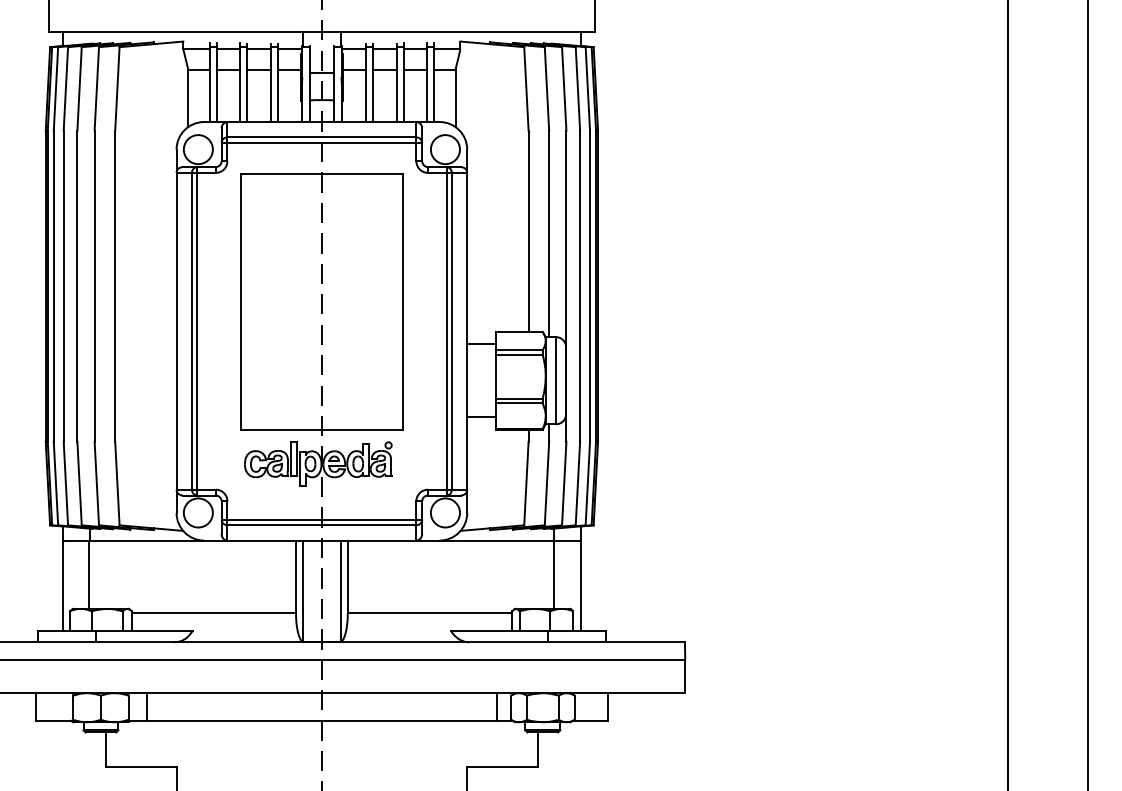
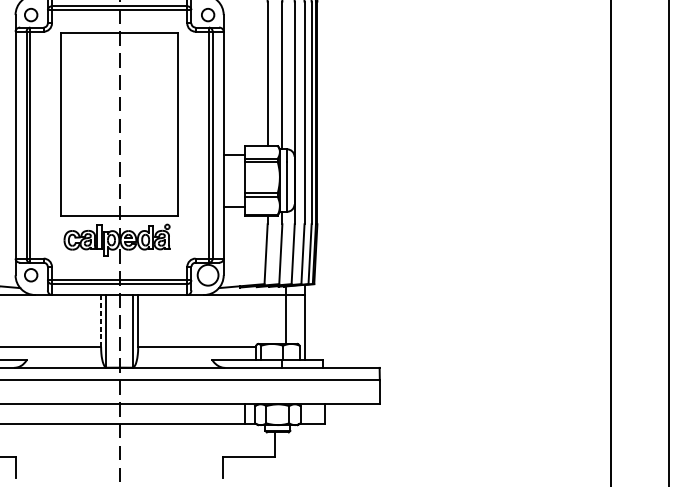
circle: (197, 149) -> (30, 14), size x0.6
circle: (444, 149) -> (207, 14), size x0.6
circle: (197, 512) -> (30, 274), size x0.6
line: (296, 577) -> (101, 321), solid -> dashed

